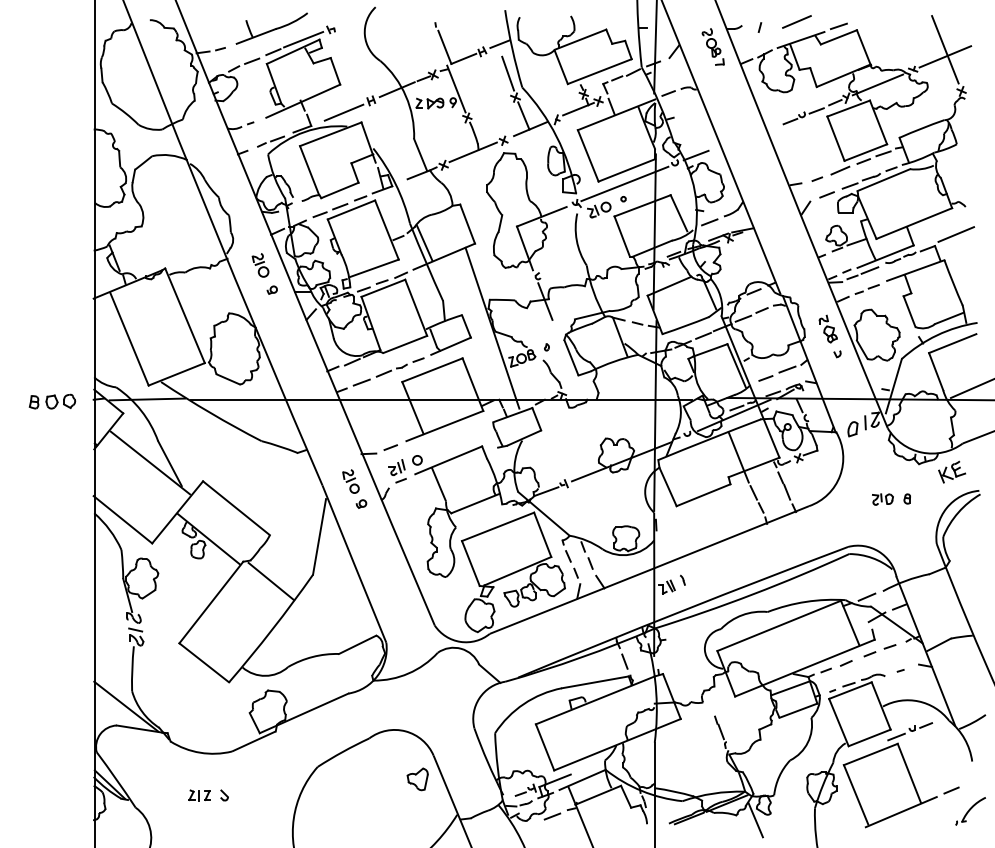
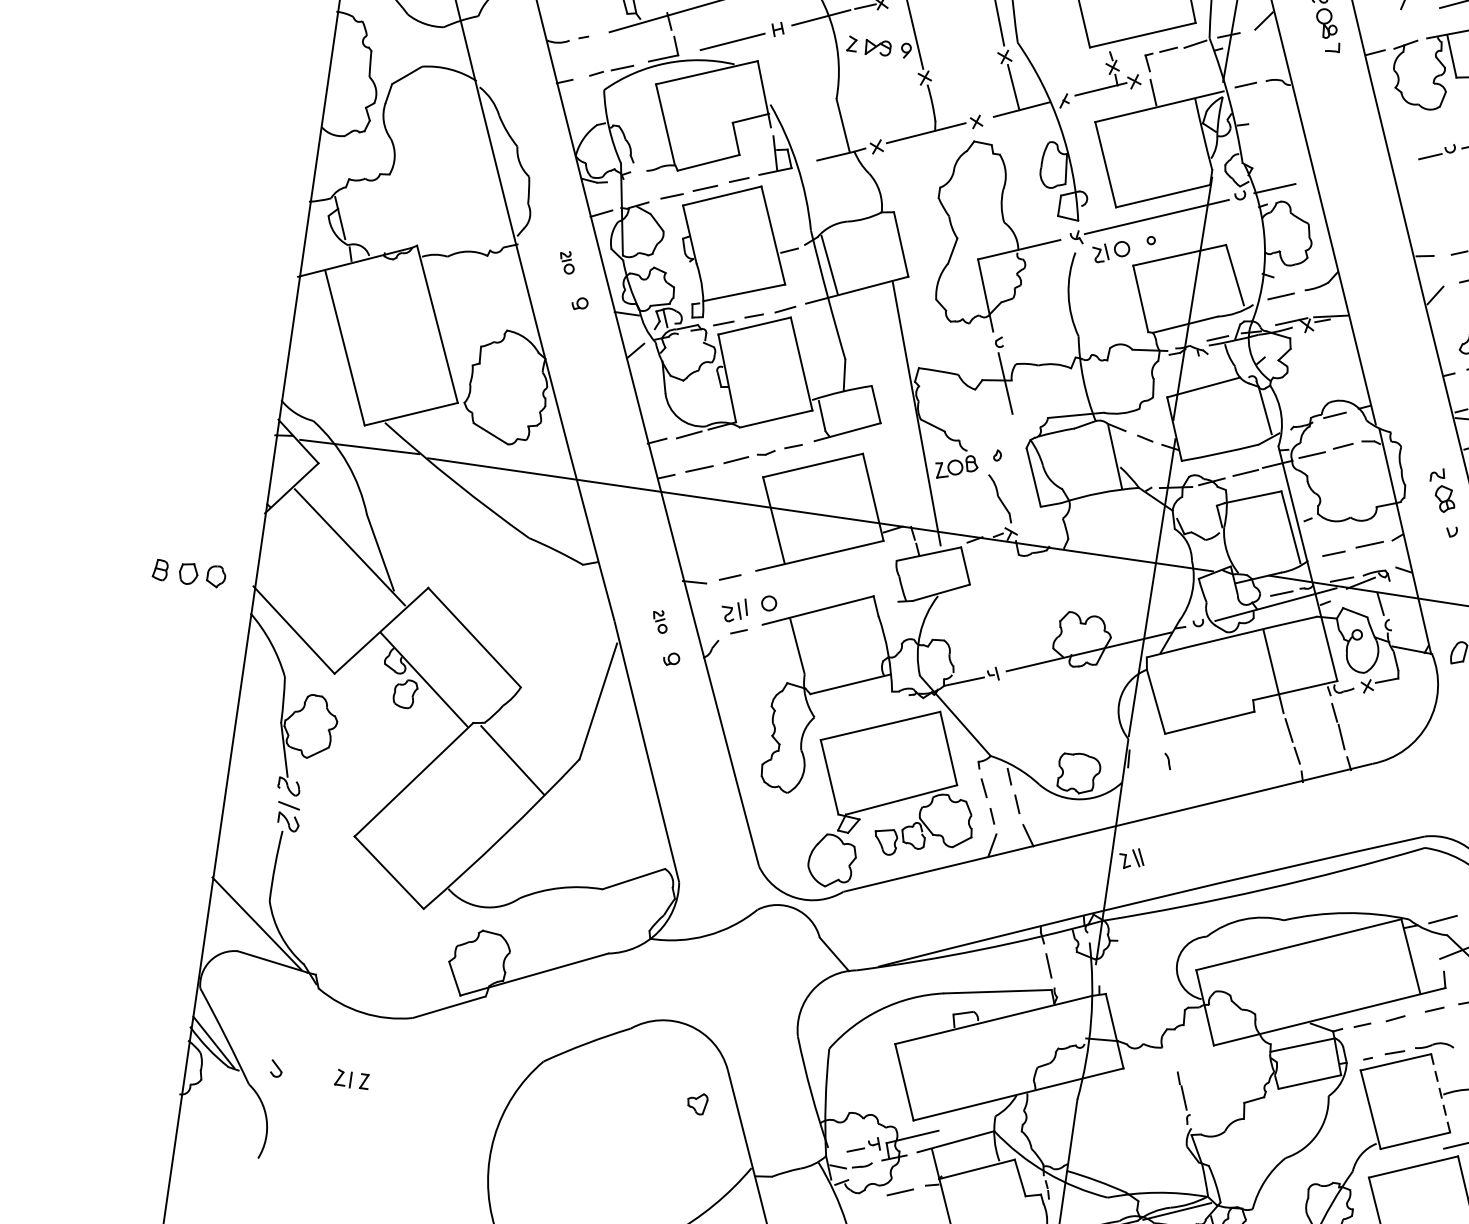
part: (260, 265) -> (567, 262), size x0.6
part: (52, 401) -> (189, 572), moved
part: (350, 481) -> (659, 621), size x0.6
part: (682, 579) -> (1167, 760), moved
line: (881, 705) -> (1441, 1092), solid -> dashed
part: (417, 779) -> (697, 1103), size x0.6
part: (224, 795) -> (276, 1068), moved

